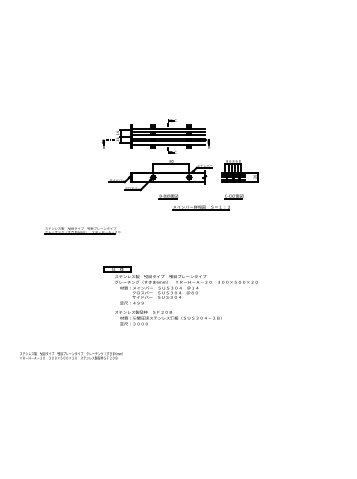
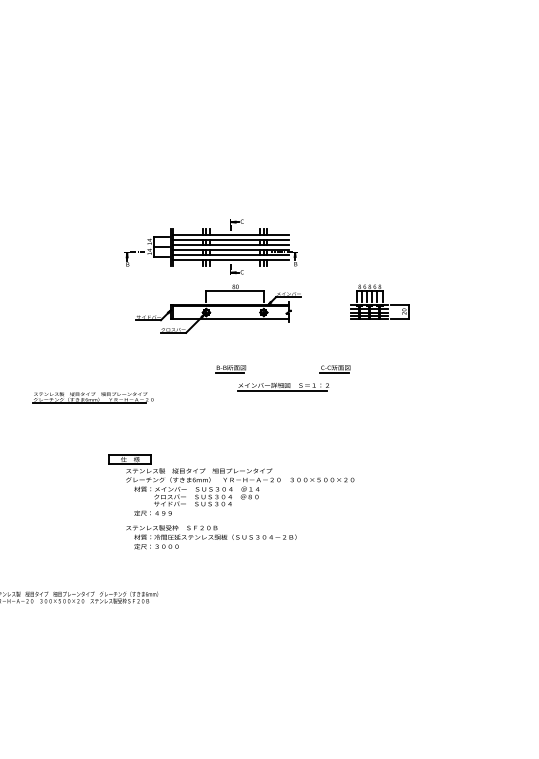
part: (239, 171) -> (379, 303), moved
part: (200, 202) -> (281, 378), moved
part: (180, 295) -> (230, 501), moved

